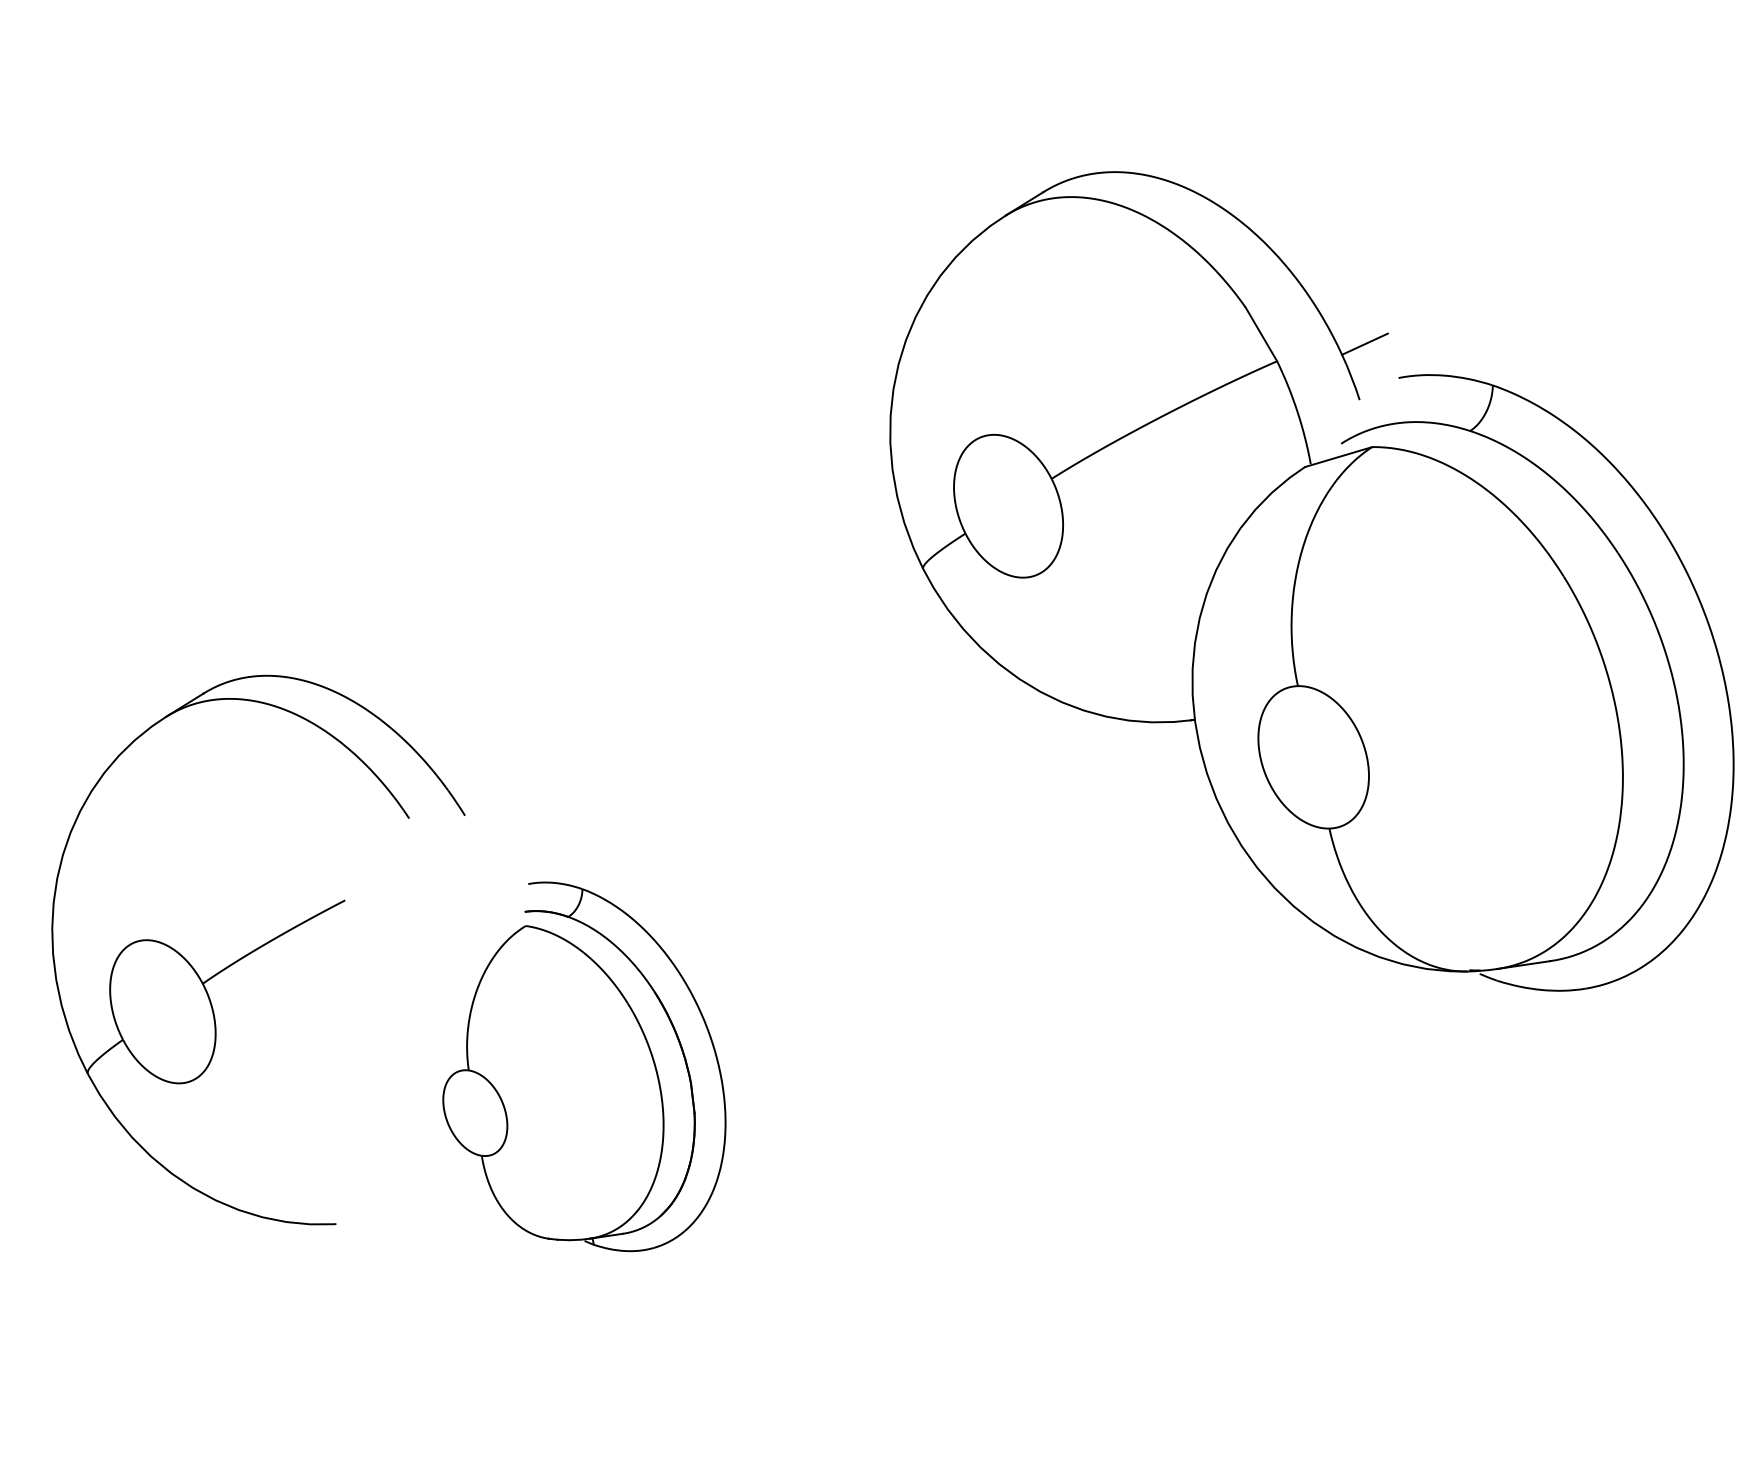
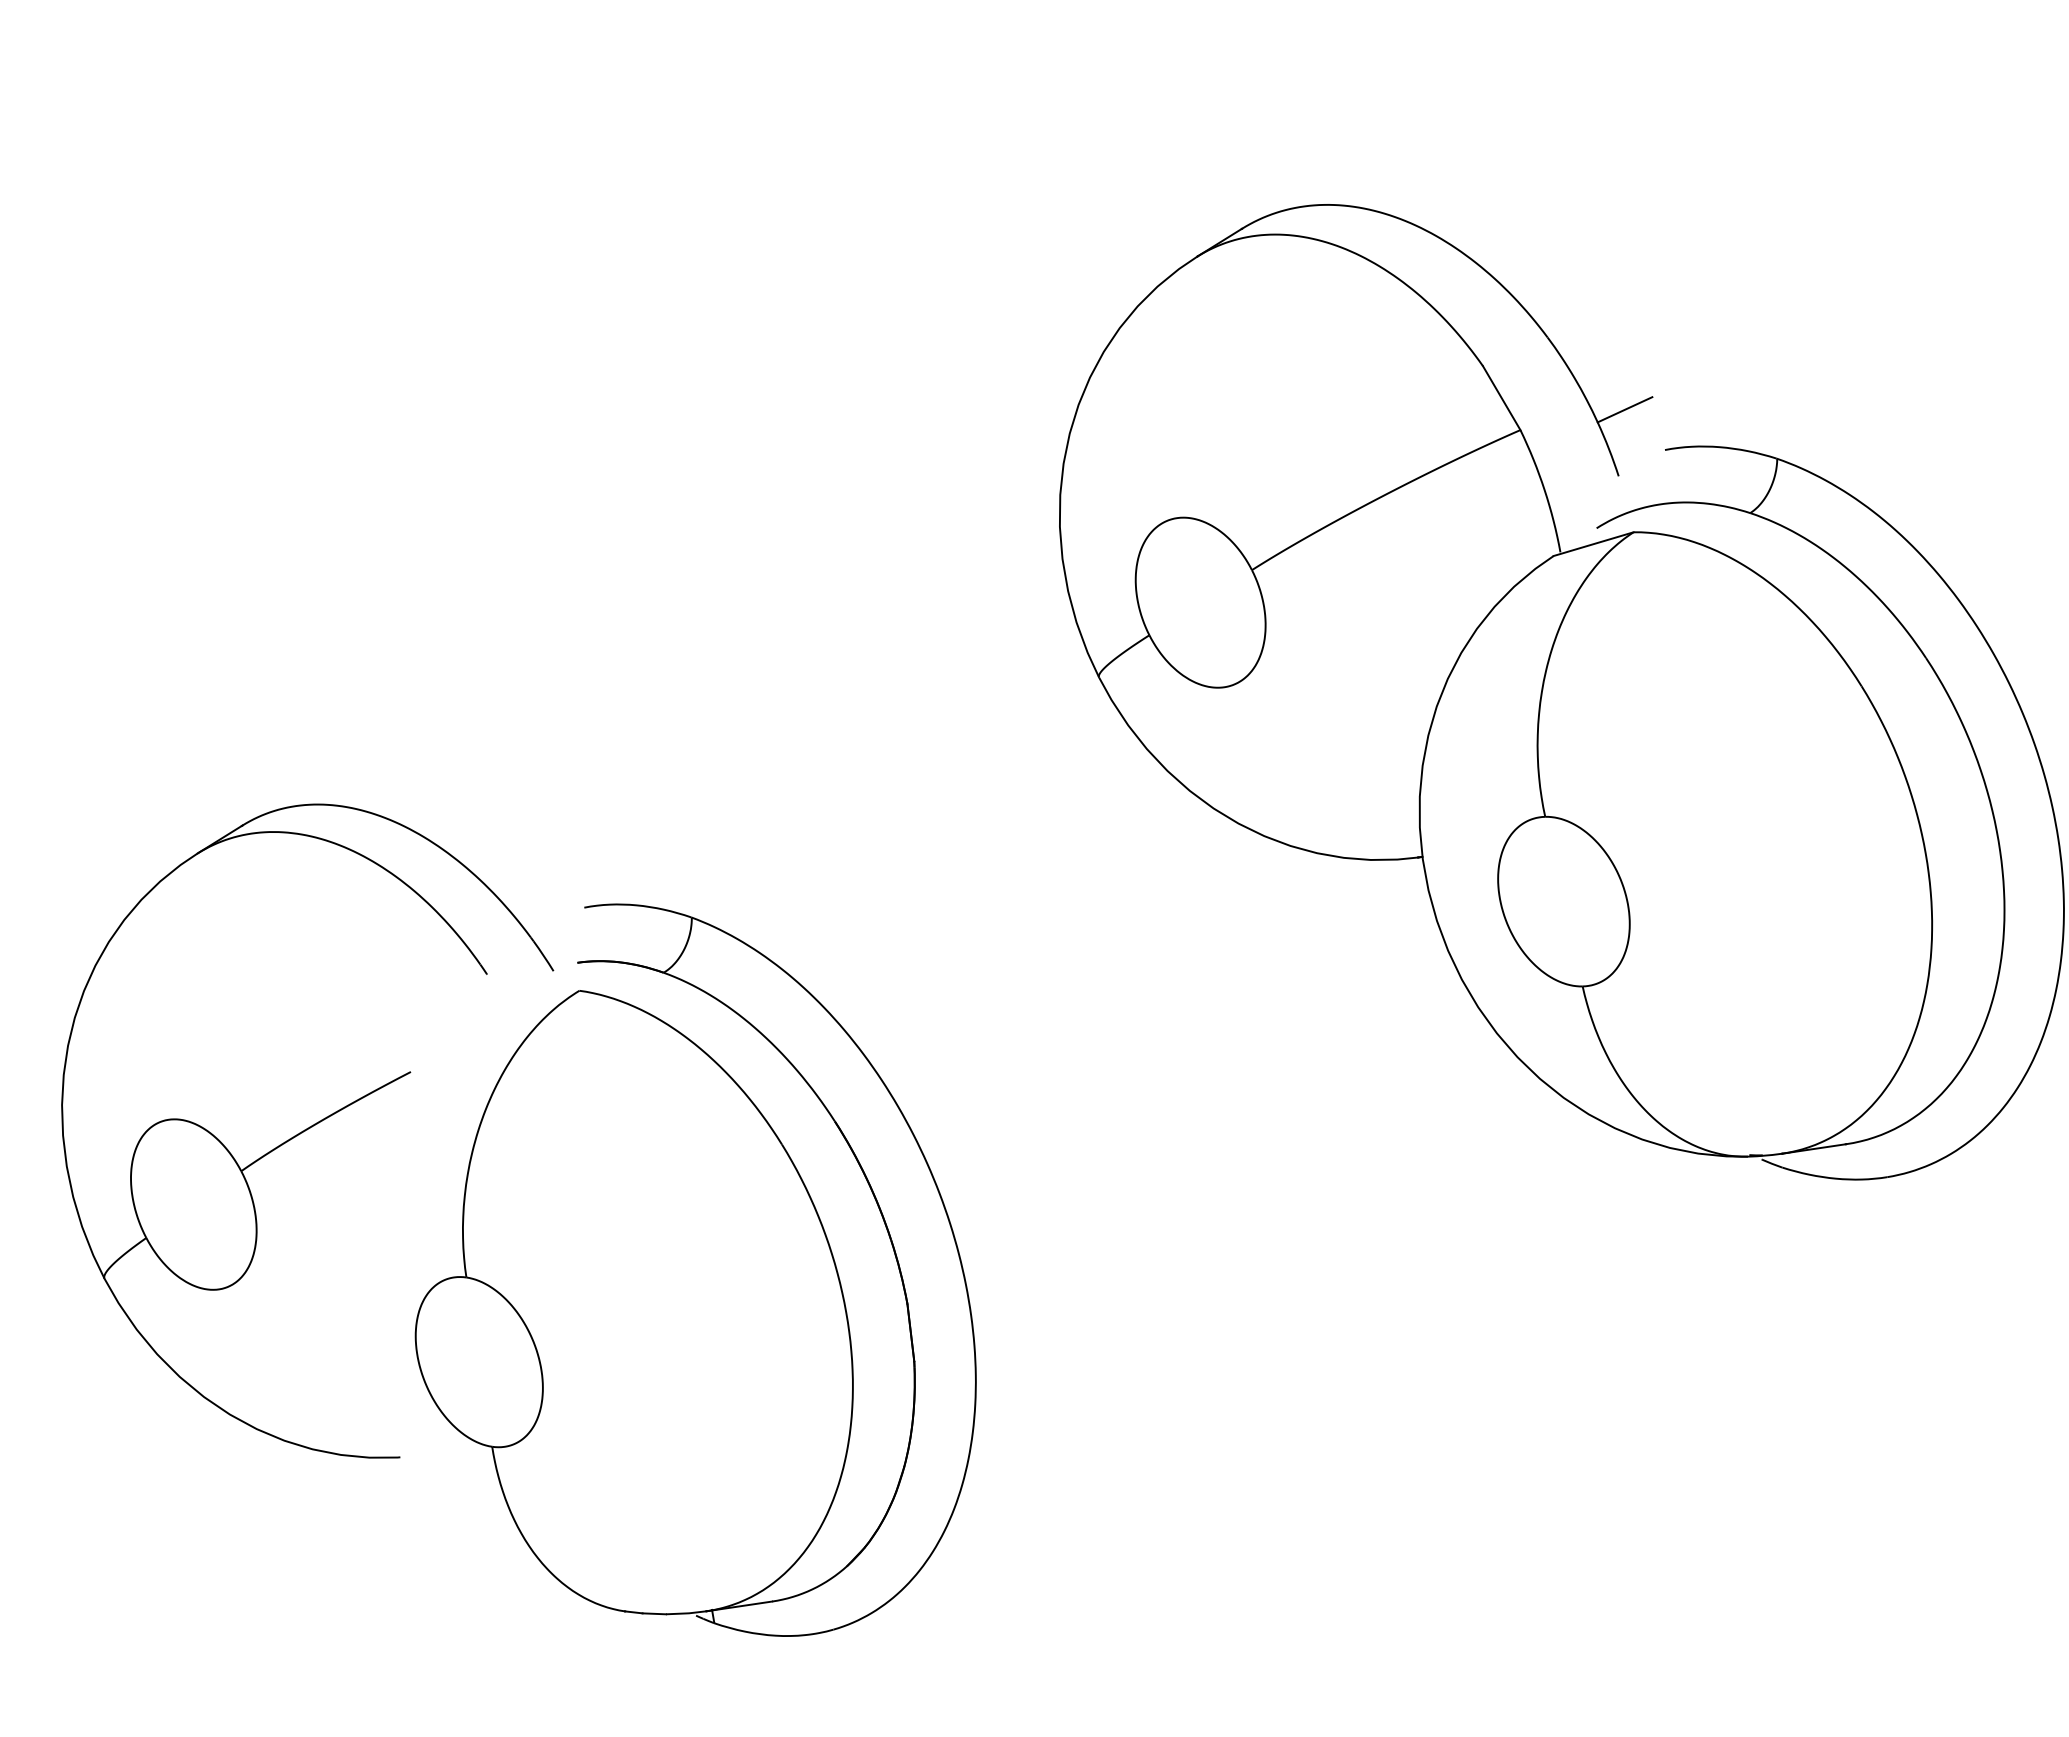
part: (584, 1066) -> (695, 1269), size x1.67

